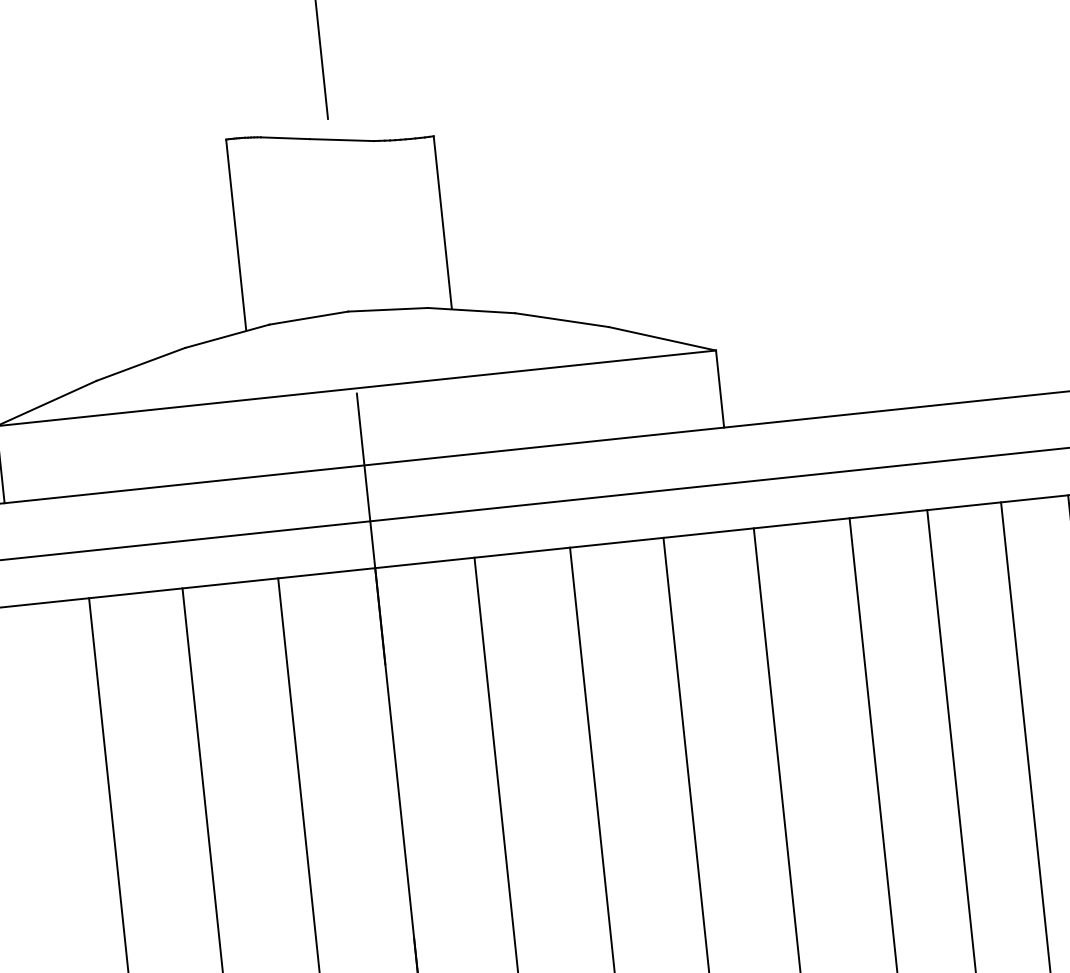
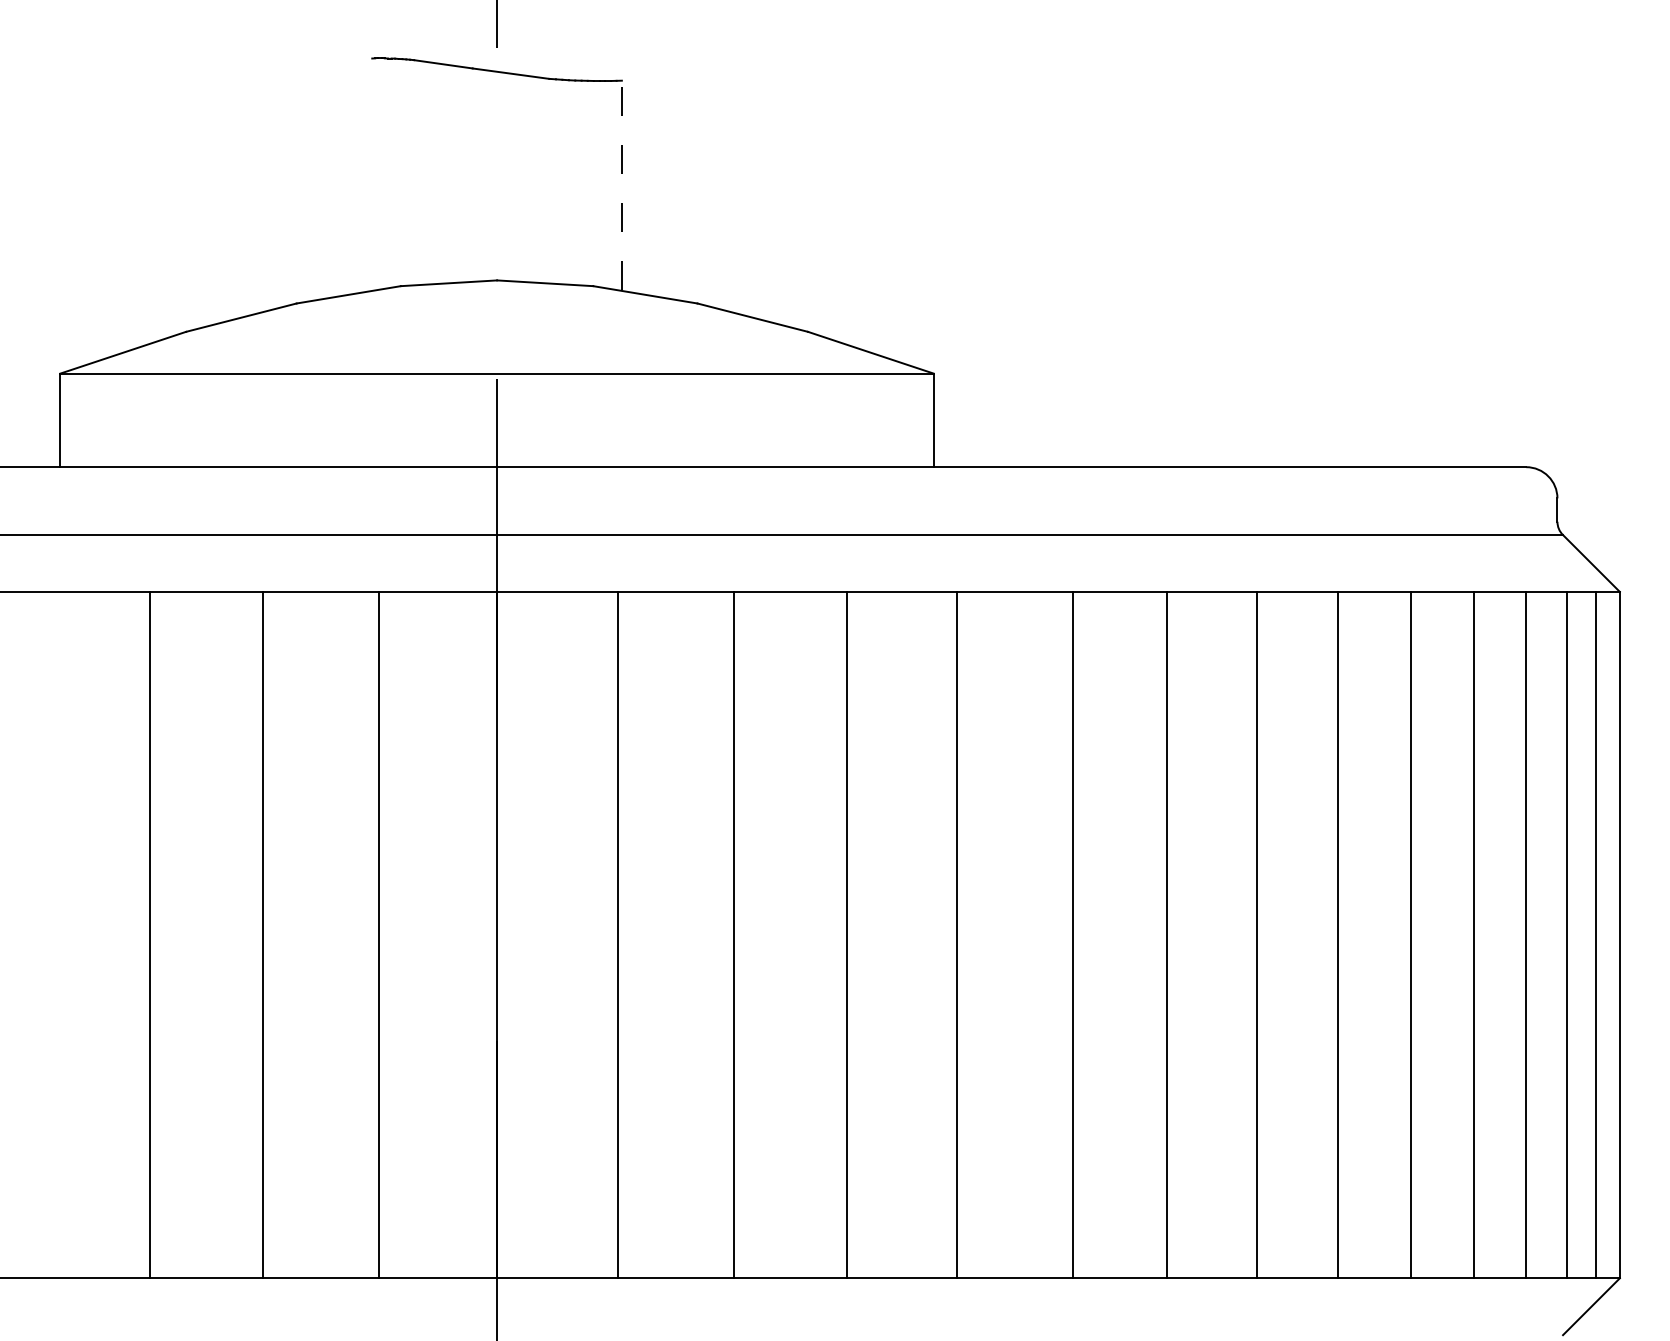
line: (442, 222) -> (621, 185), solid -> dashed
line: (236, 234) -> (372, 173), removed

